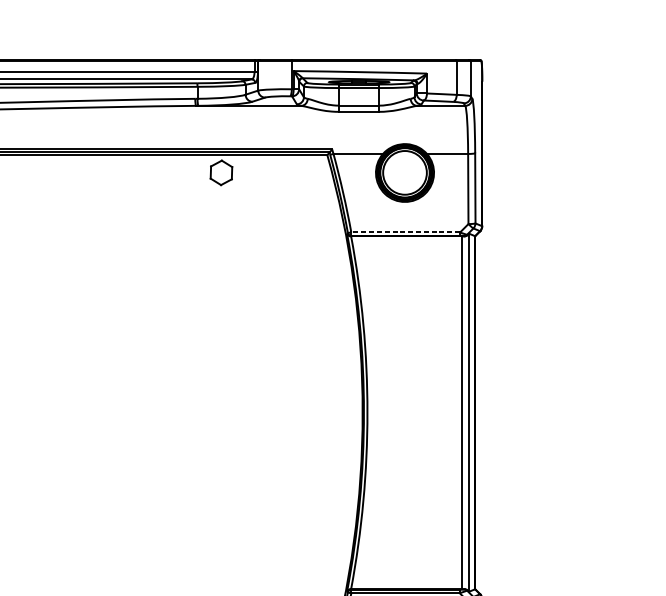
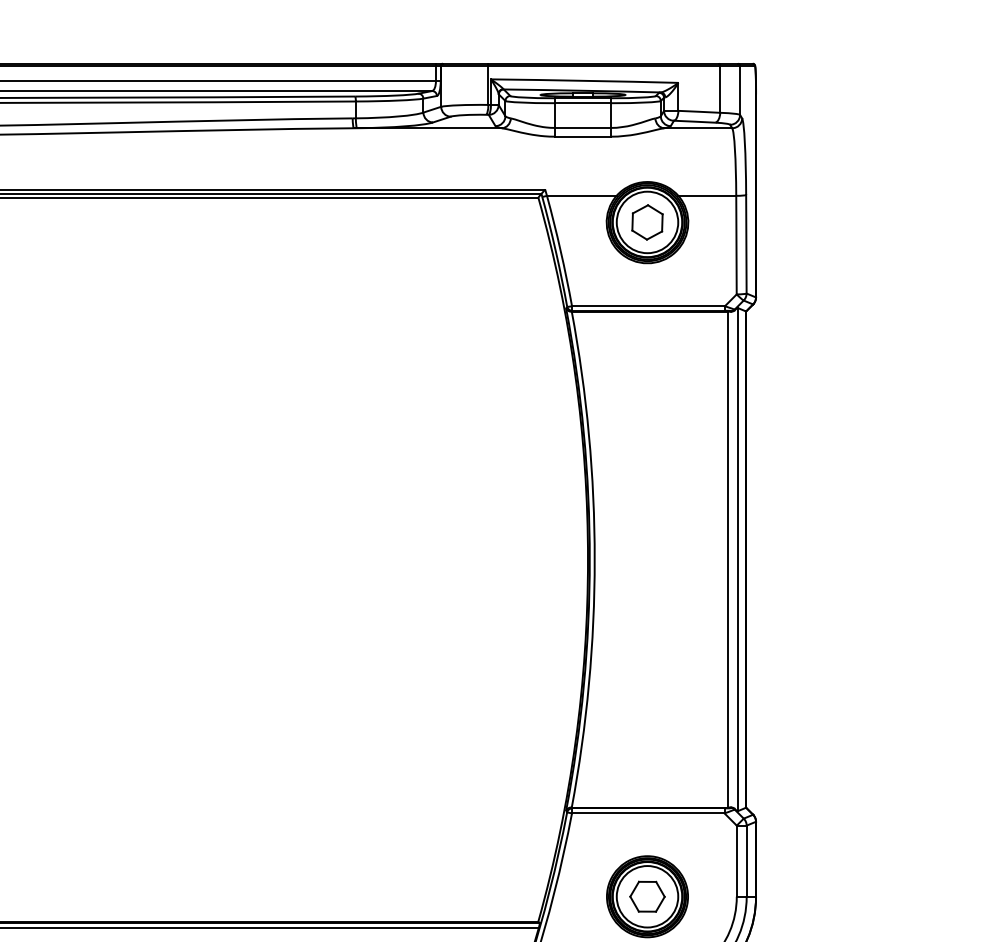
part: (221, 172) -> (647, 222), moved
line: (405, 232) -> (648, 306), dashed -> solid

